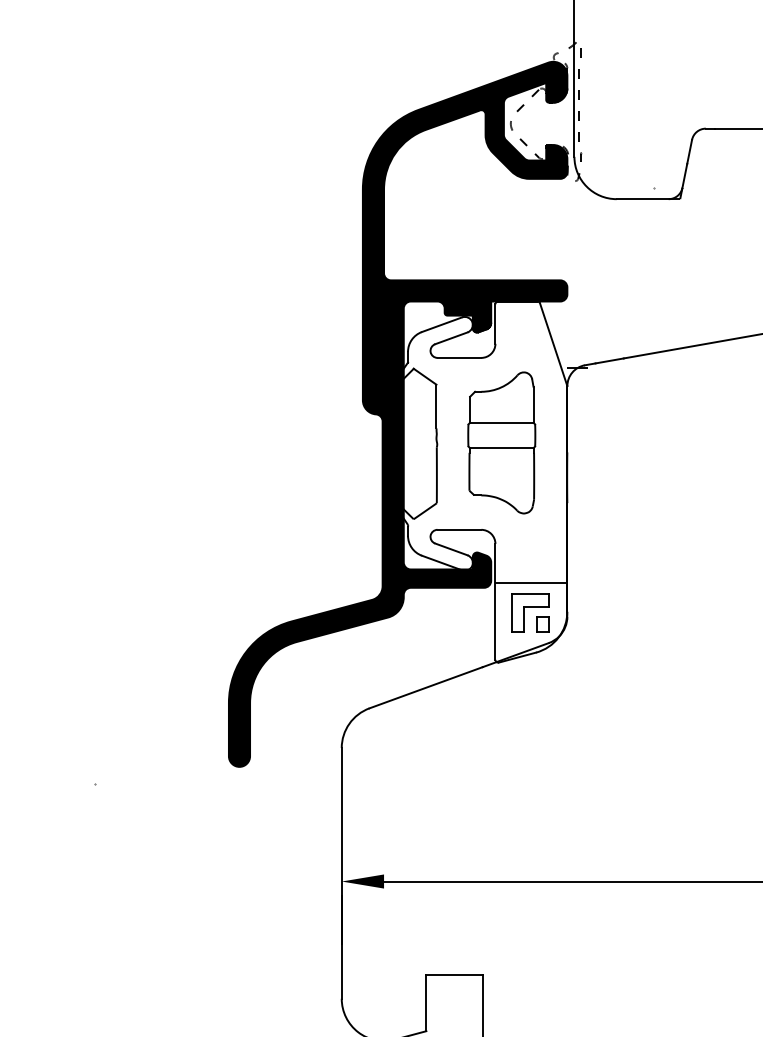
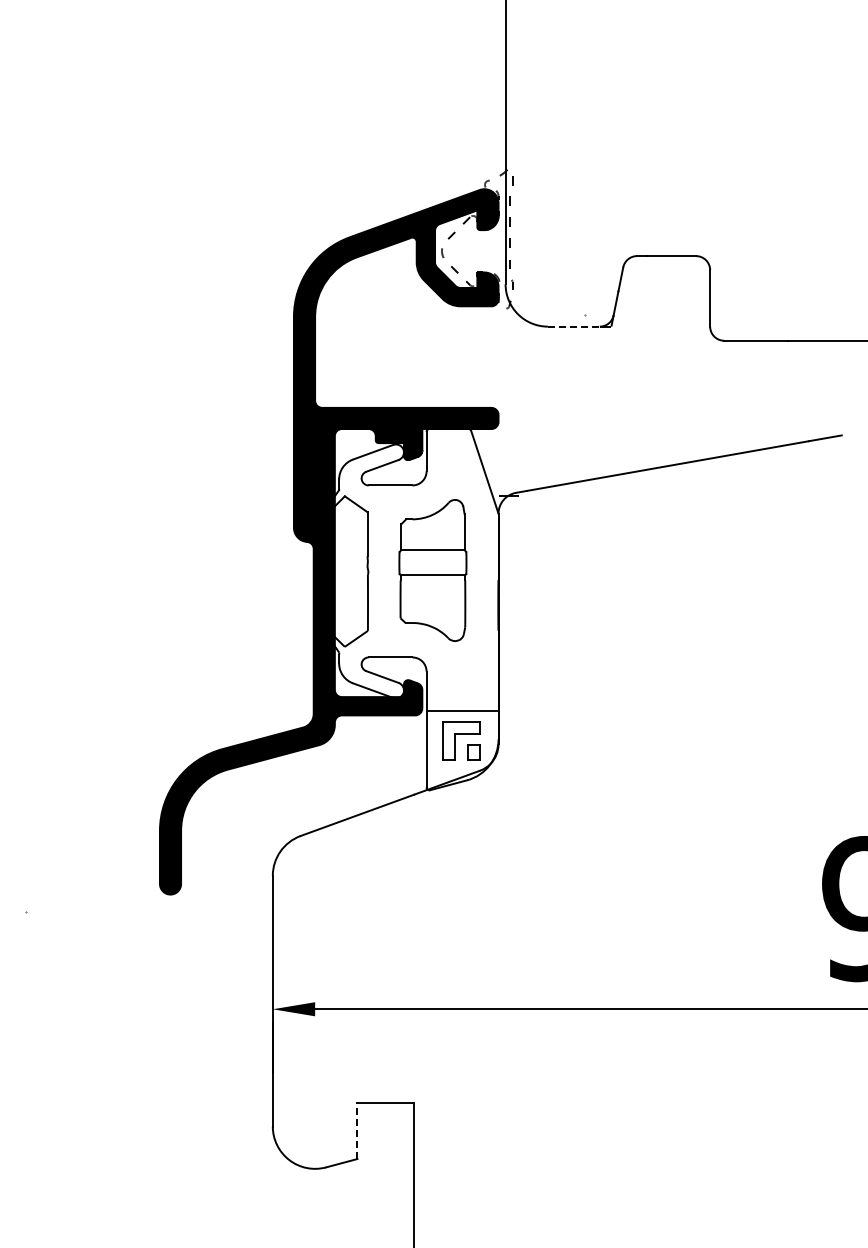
line: (642, 199) -> (573, 326), solid -> dashed
line: (426, 1002) -> (357, 1130), solid -> dashed

